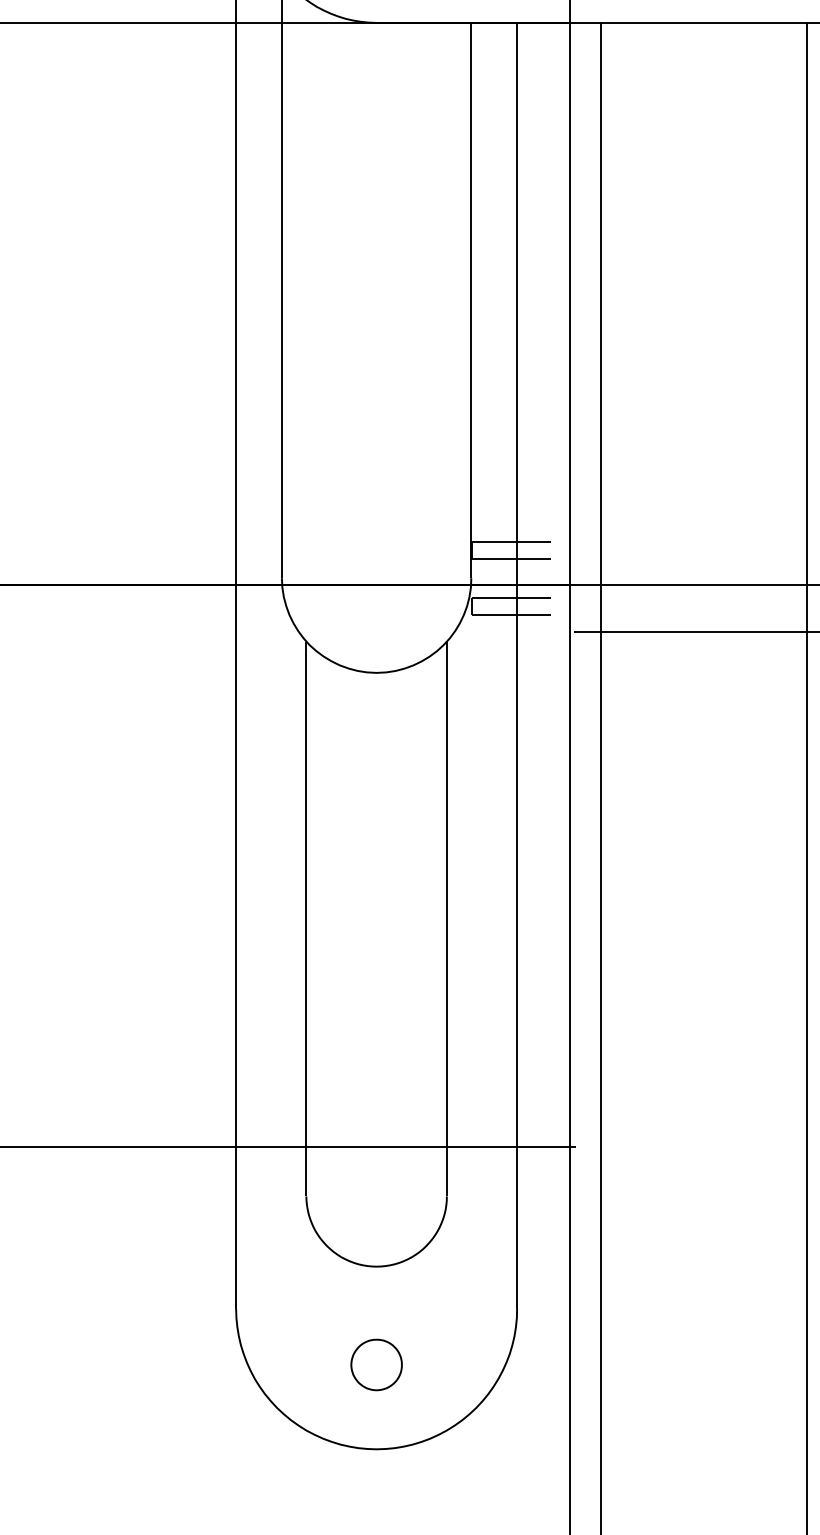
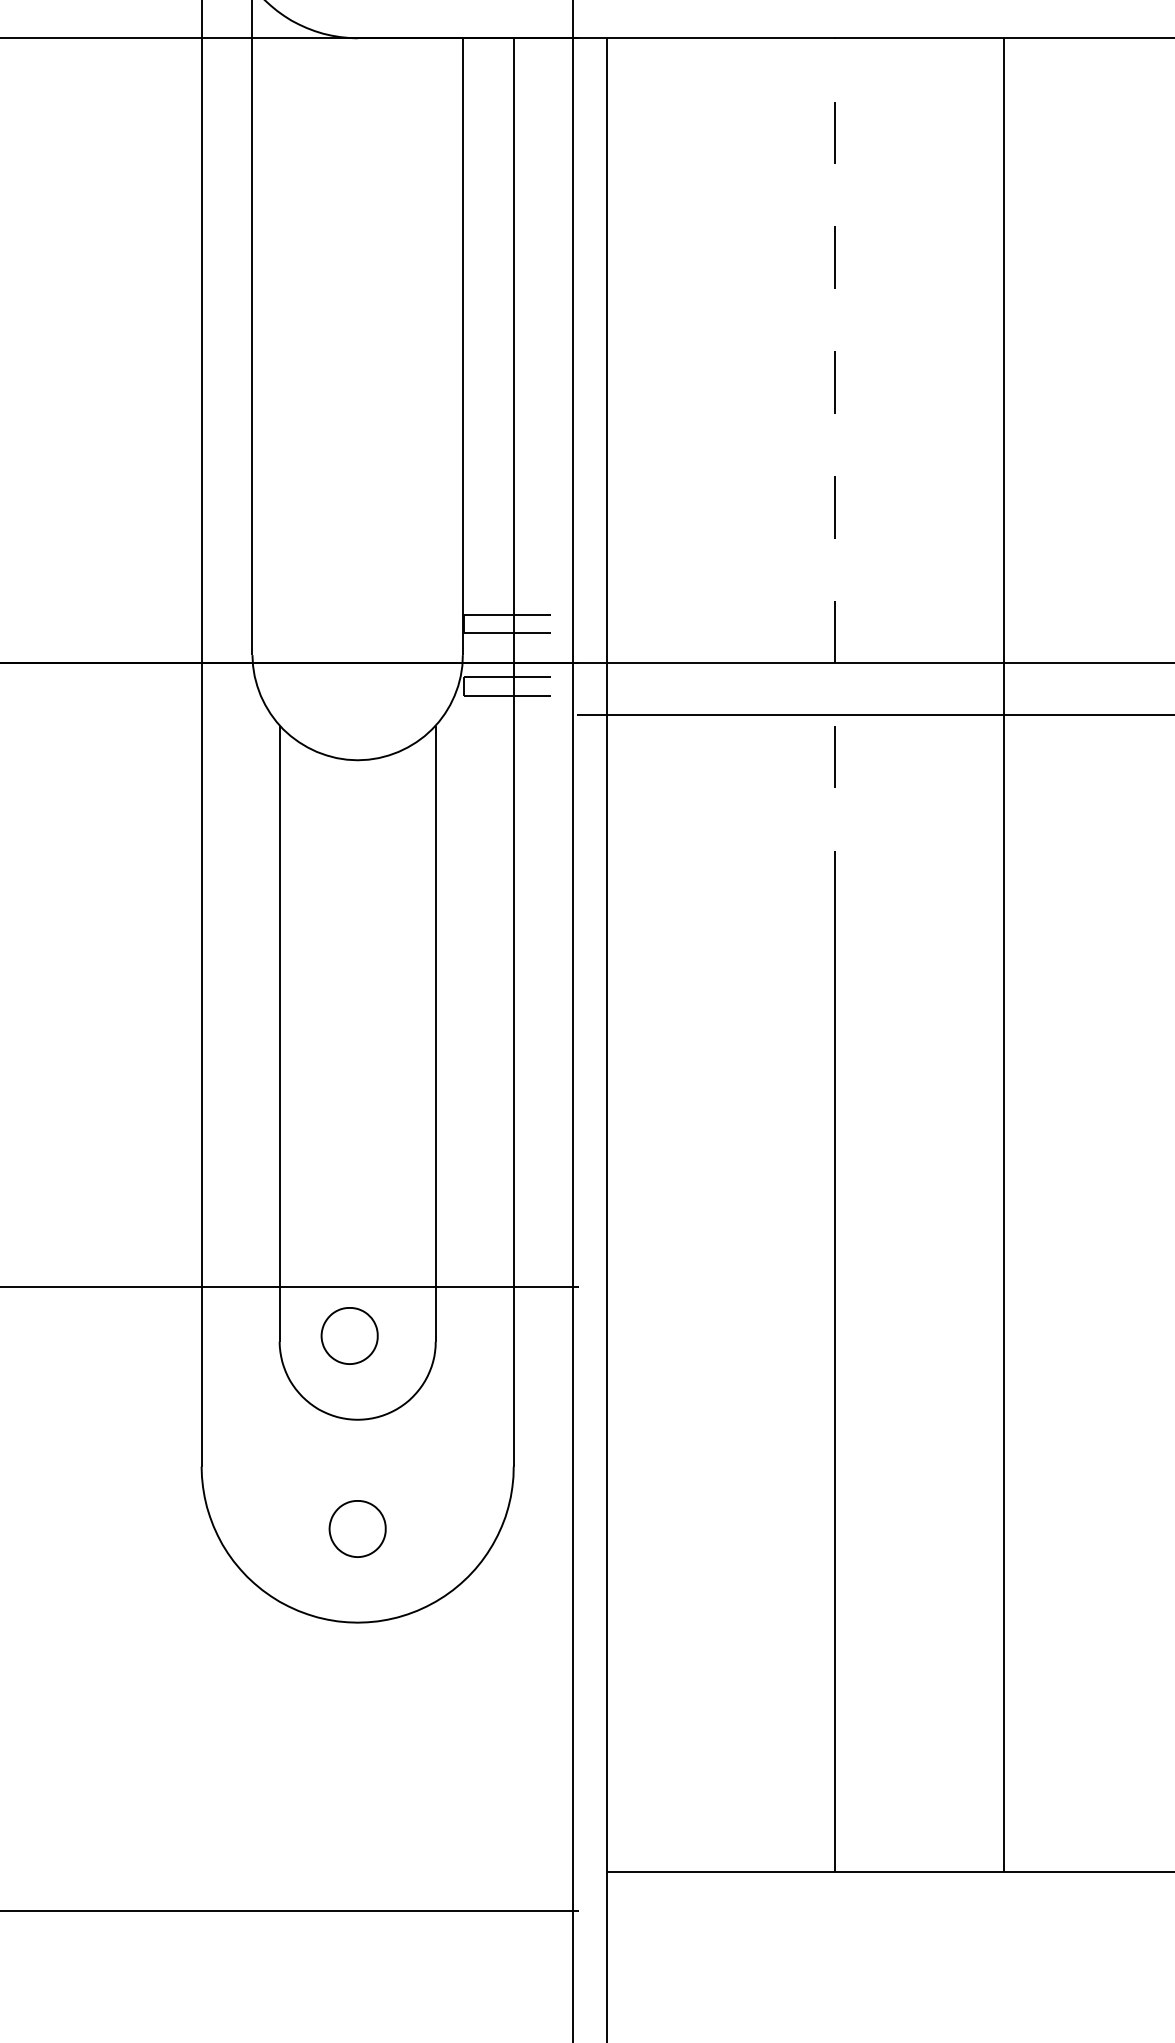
line: (806, 416) -> (835, 475), solid -> dashed
part: (369, 1190) -> (349, 1335), added

